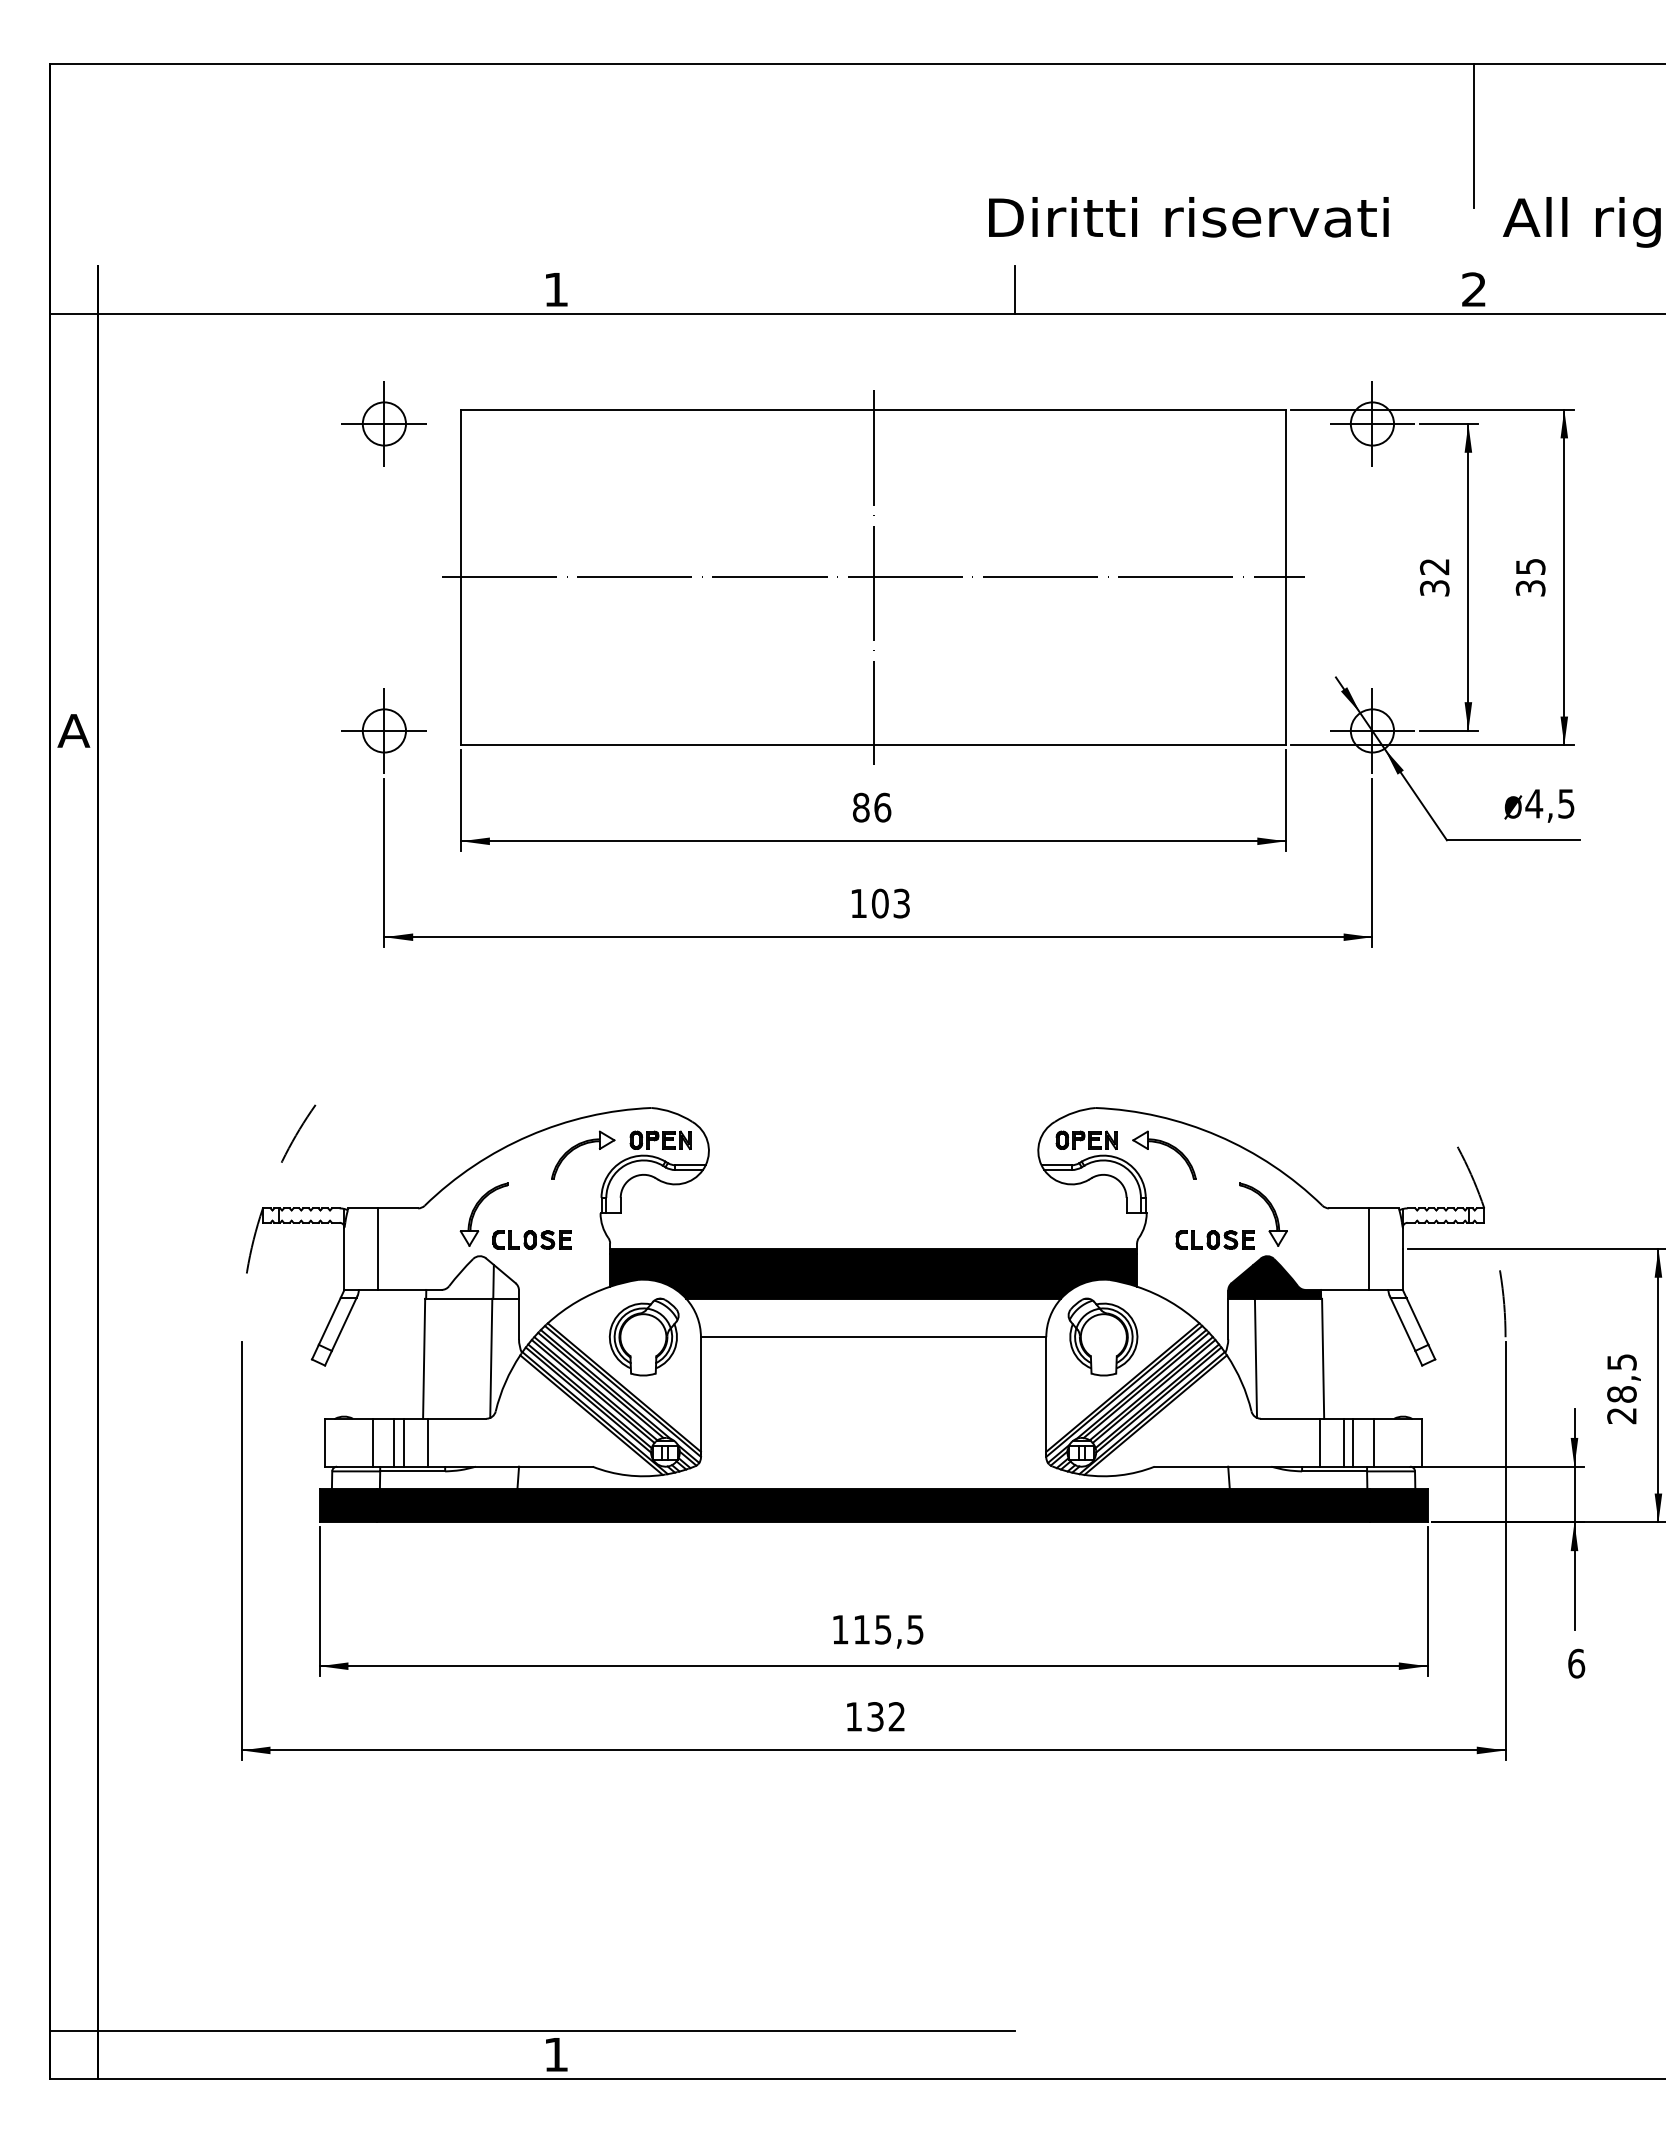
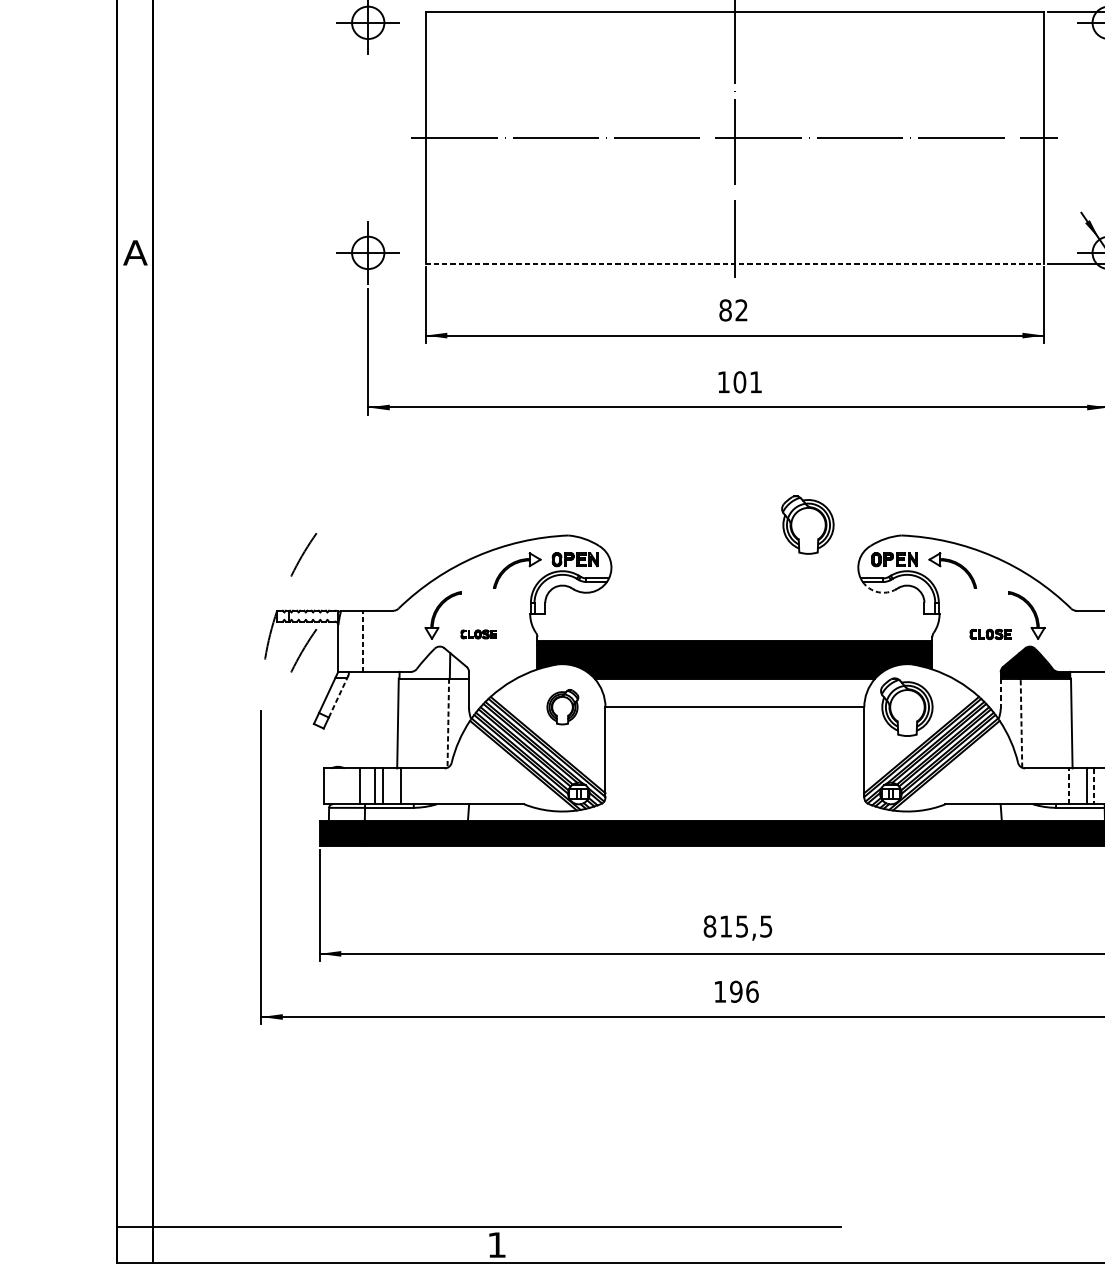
line: (874, 745) -> (735, 263), solid -> dashed
text: (882, 807) -> (741, 310), 86 -> 82
text: (901, 903) -> (755, 382), 103 -> 101
part: (970, 1093) -> (807, 524), added
arc: (1064, 1183) -> (877, 592), solid -> dashed
part: (531, 1239) -> (478, 634), size x0.6
part: (1214, 1239) -> (990, 634), size x0.7
line: (378, 1249) -> (363, 641), solid -> dashed
arc: (298, 1261) -> (303, 650), added
line: (1228, 1318) -> (1000, 693), solid -> dashed
line: (344, 1323) -> (338, 697), solid -> dashed
part: (643, 1336) -> (562, 706), size x0.6
line: (491, 1358) -> (448, 723), solid -> dashed
line: (1255, 1358) -> (1021, 723), solid -> dashed
line: (1319, 1442) -> (1069, 786), solid -> dashed
line: (1353, 1442) -> (1094, 786), solid -> dashed
text: (840, 1629) -> (710, 926), 115,5 -> 815,5
text: (886, 1716) -> (744, 991), 132 -> 196

